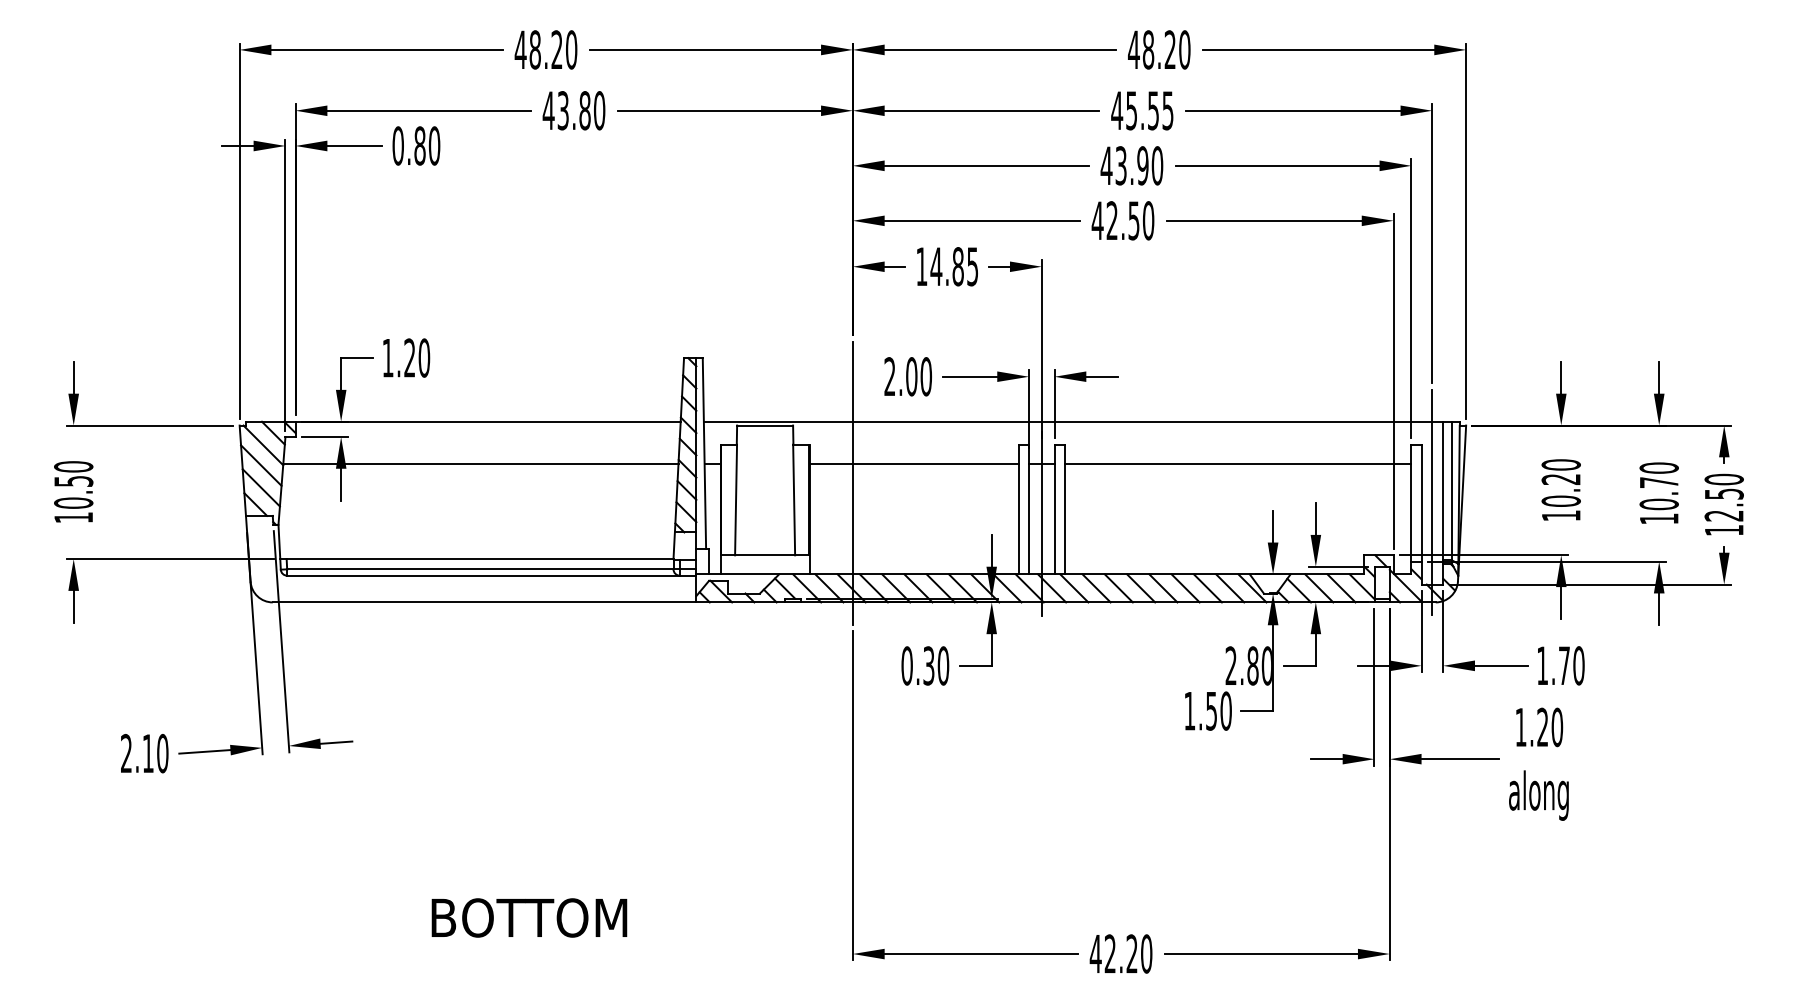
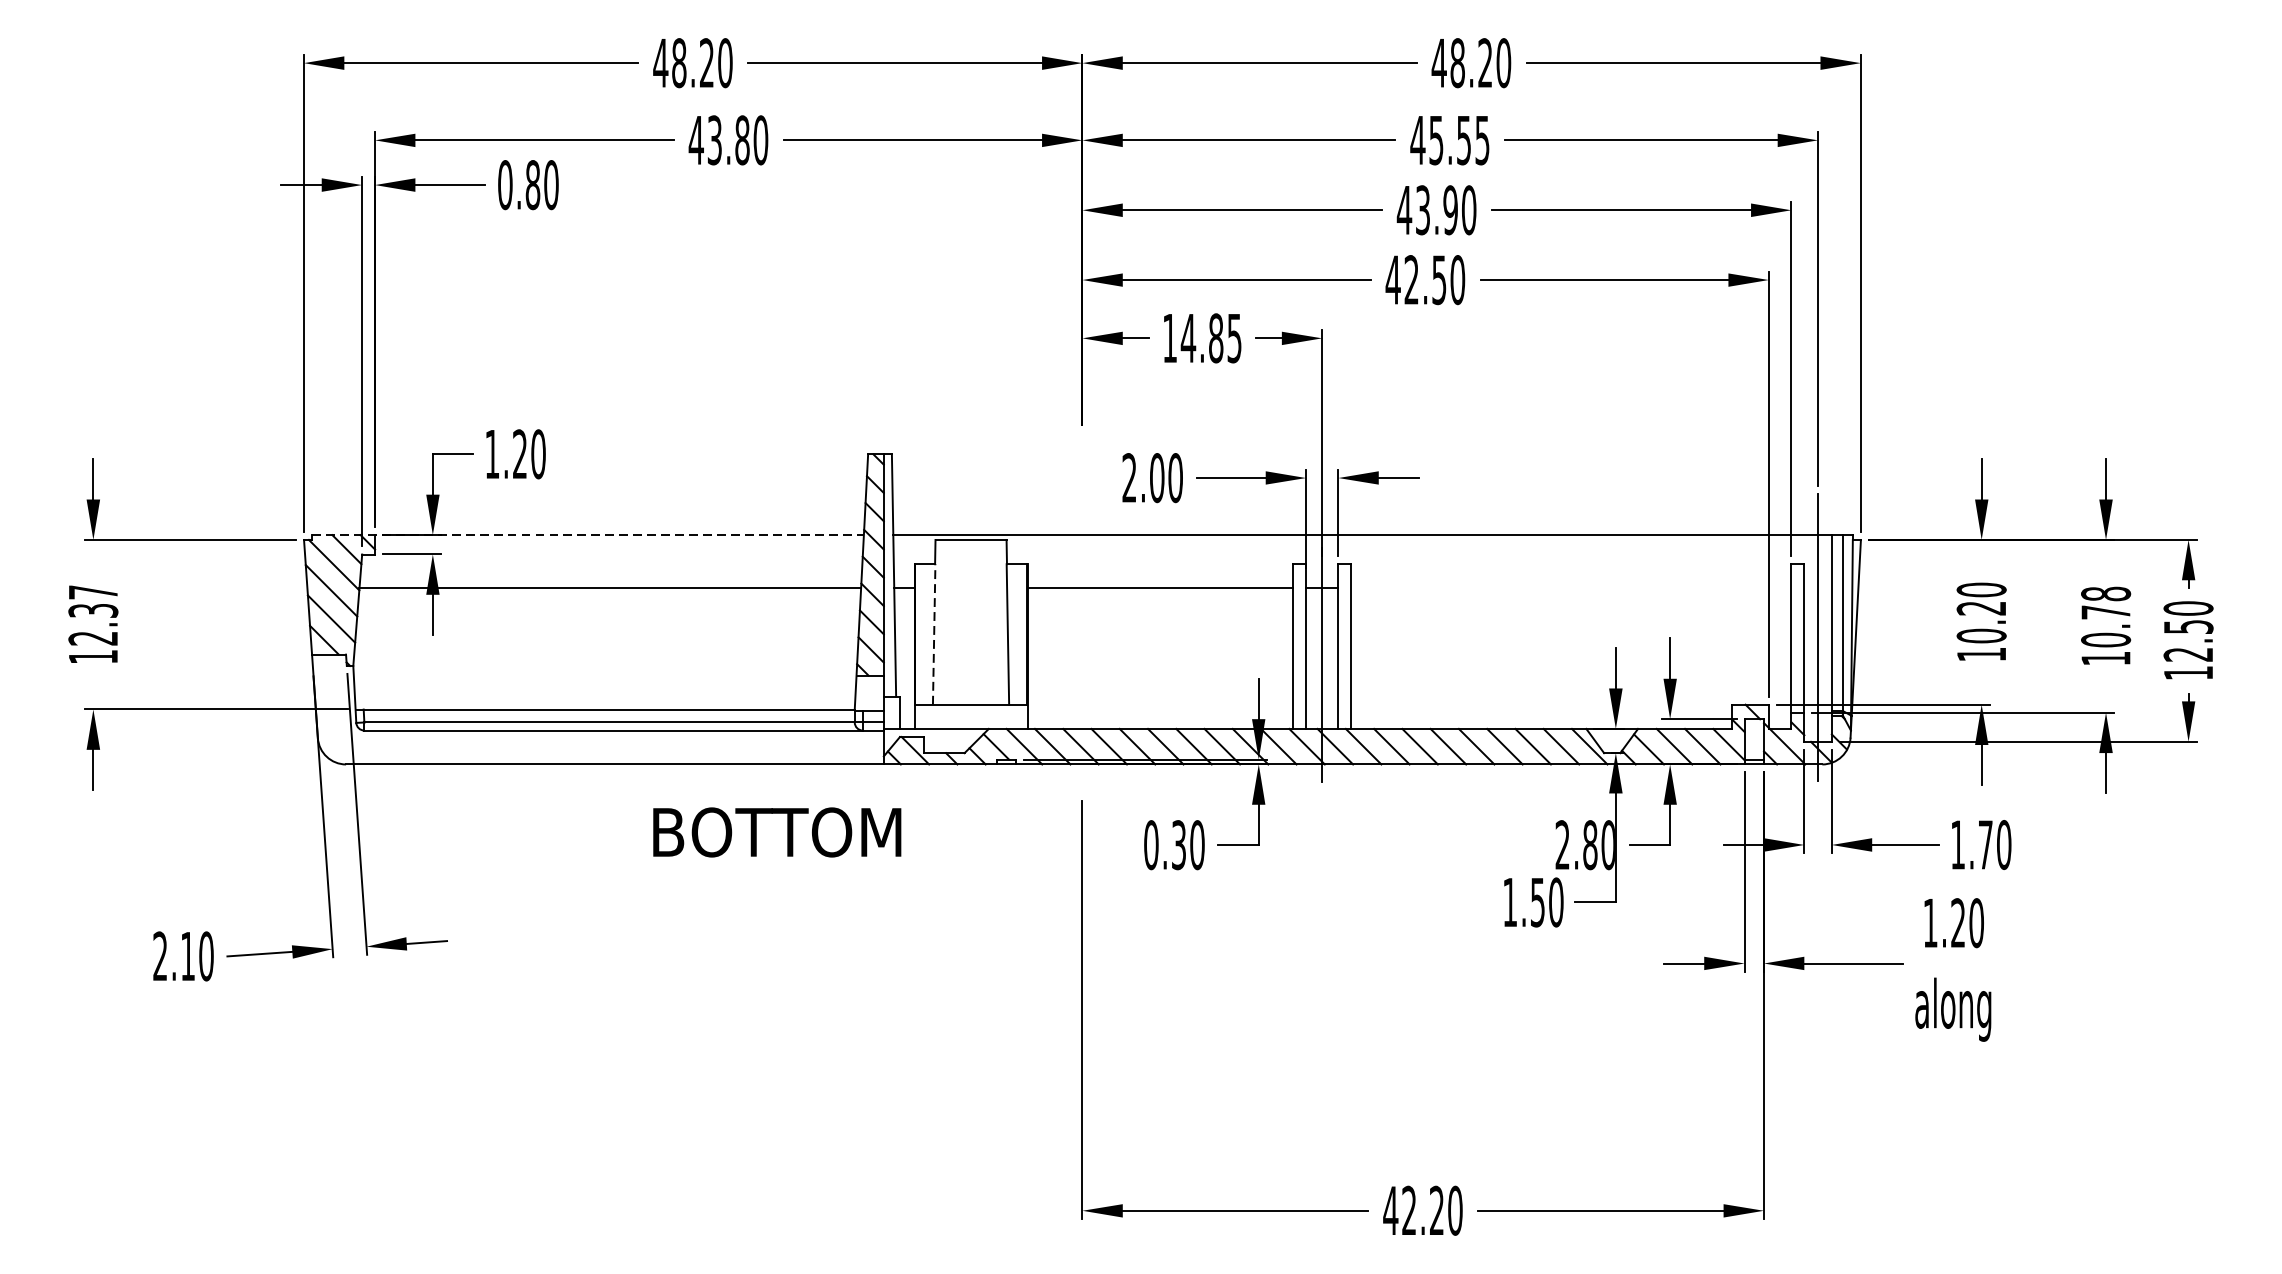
line: (463, 421) -> (588, 534), solid -> dashed
line: (1237, 463) -> (1570, 588), removed
text: (1658, 467) -> (2105, 593), 10.70 -> 10.78
line: (852, 483) -> (1081, 613), removed
text: (73, 484) -> (93, 614), 10.50 -> 12.37
line: (736, 499) -> (934, 633), solid -> dashed
text: (529, 917) -> (777, 831), moved

